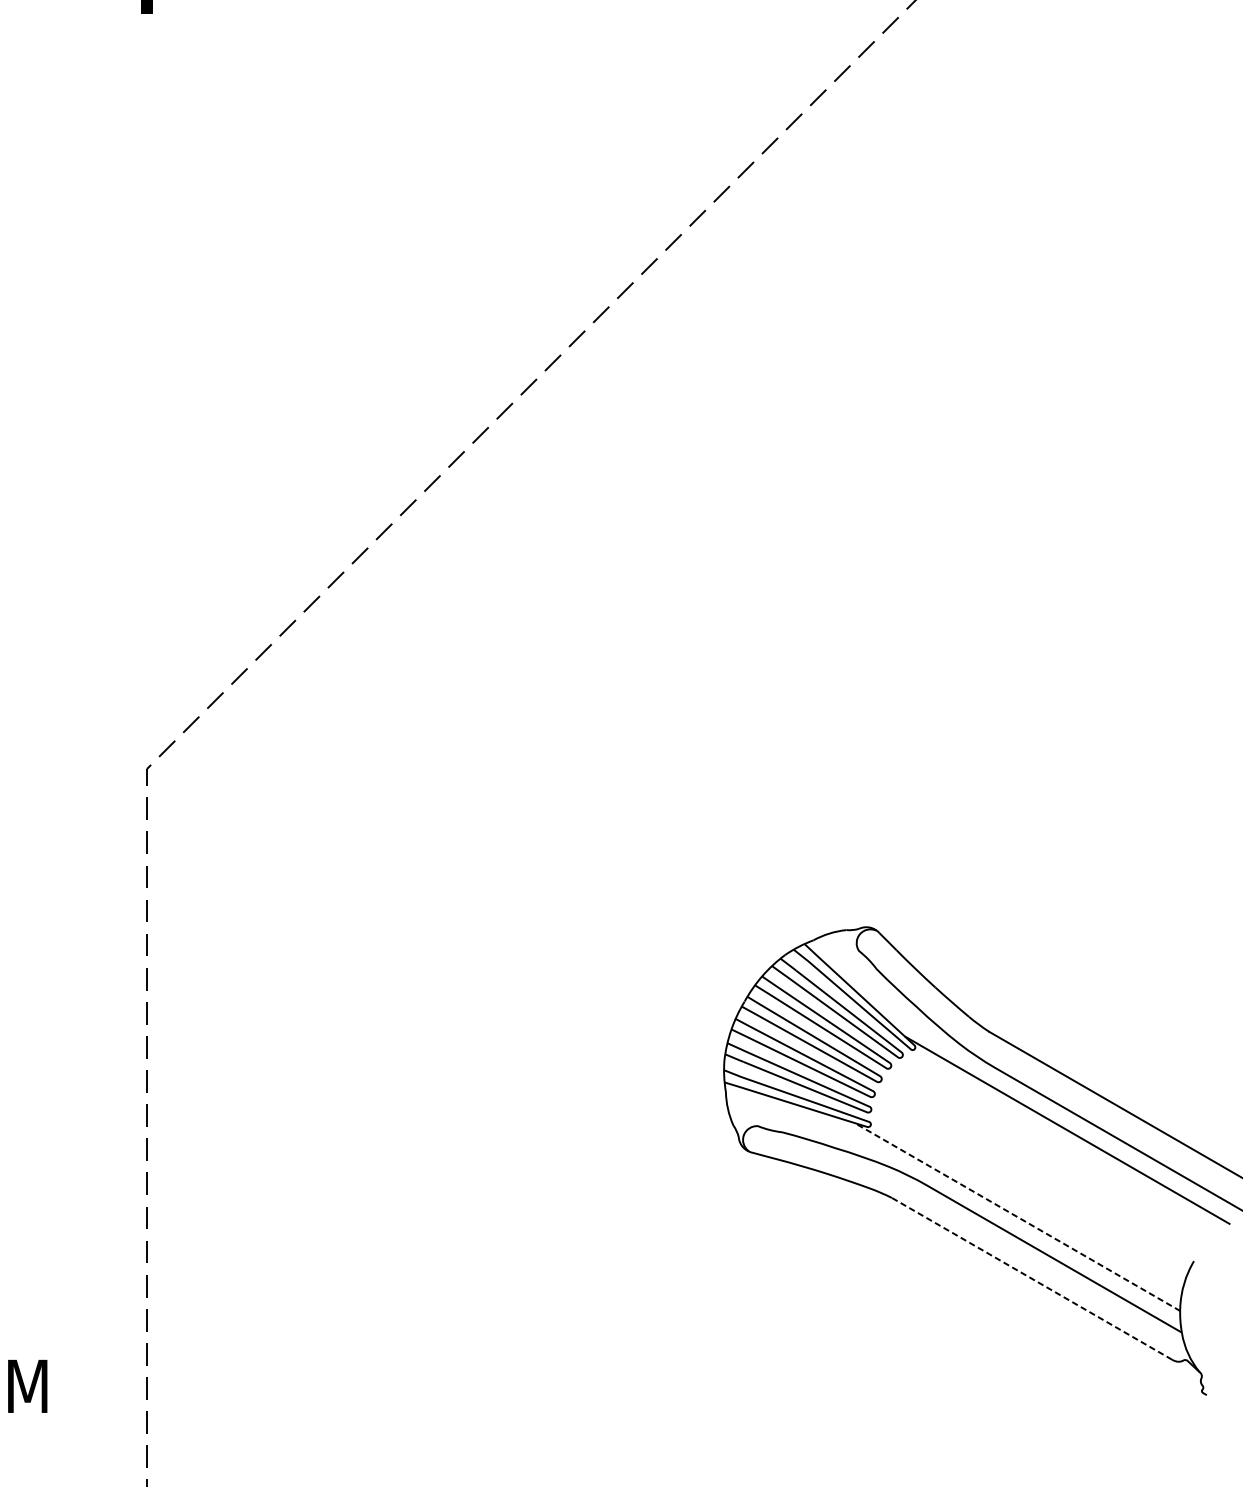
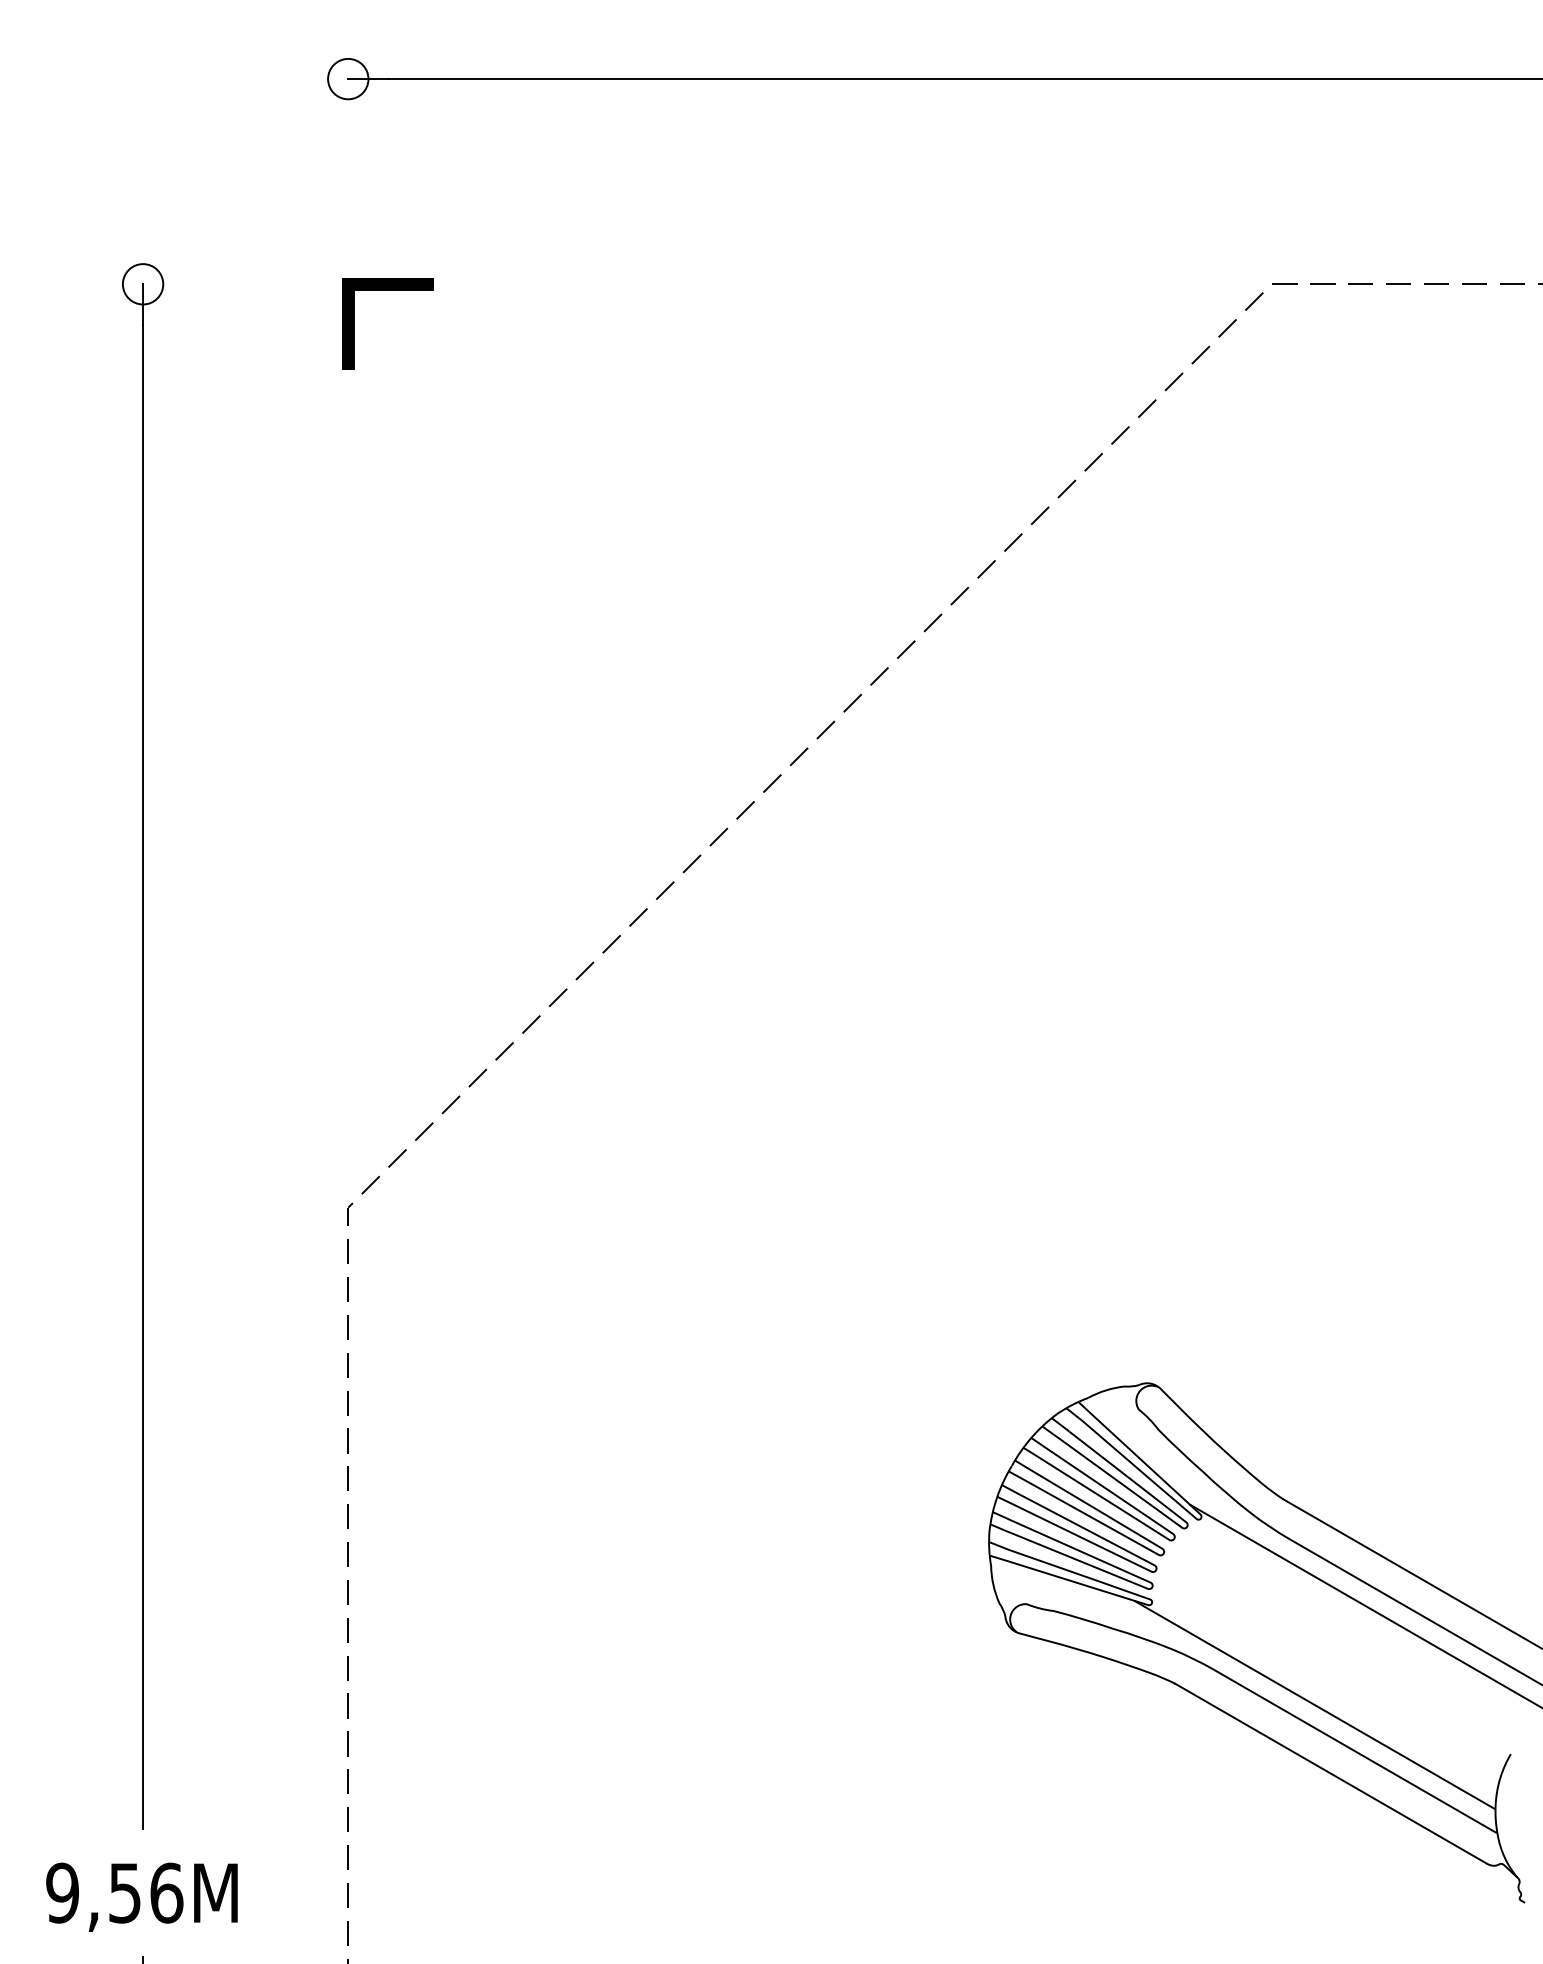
line: (1017, 1217) -> (1314, 1705), dashed -> solid
line: (1032, 1278) -> (1331, 1773), dashed -> solid

